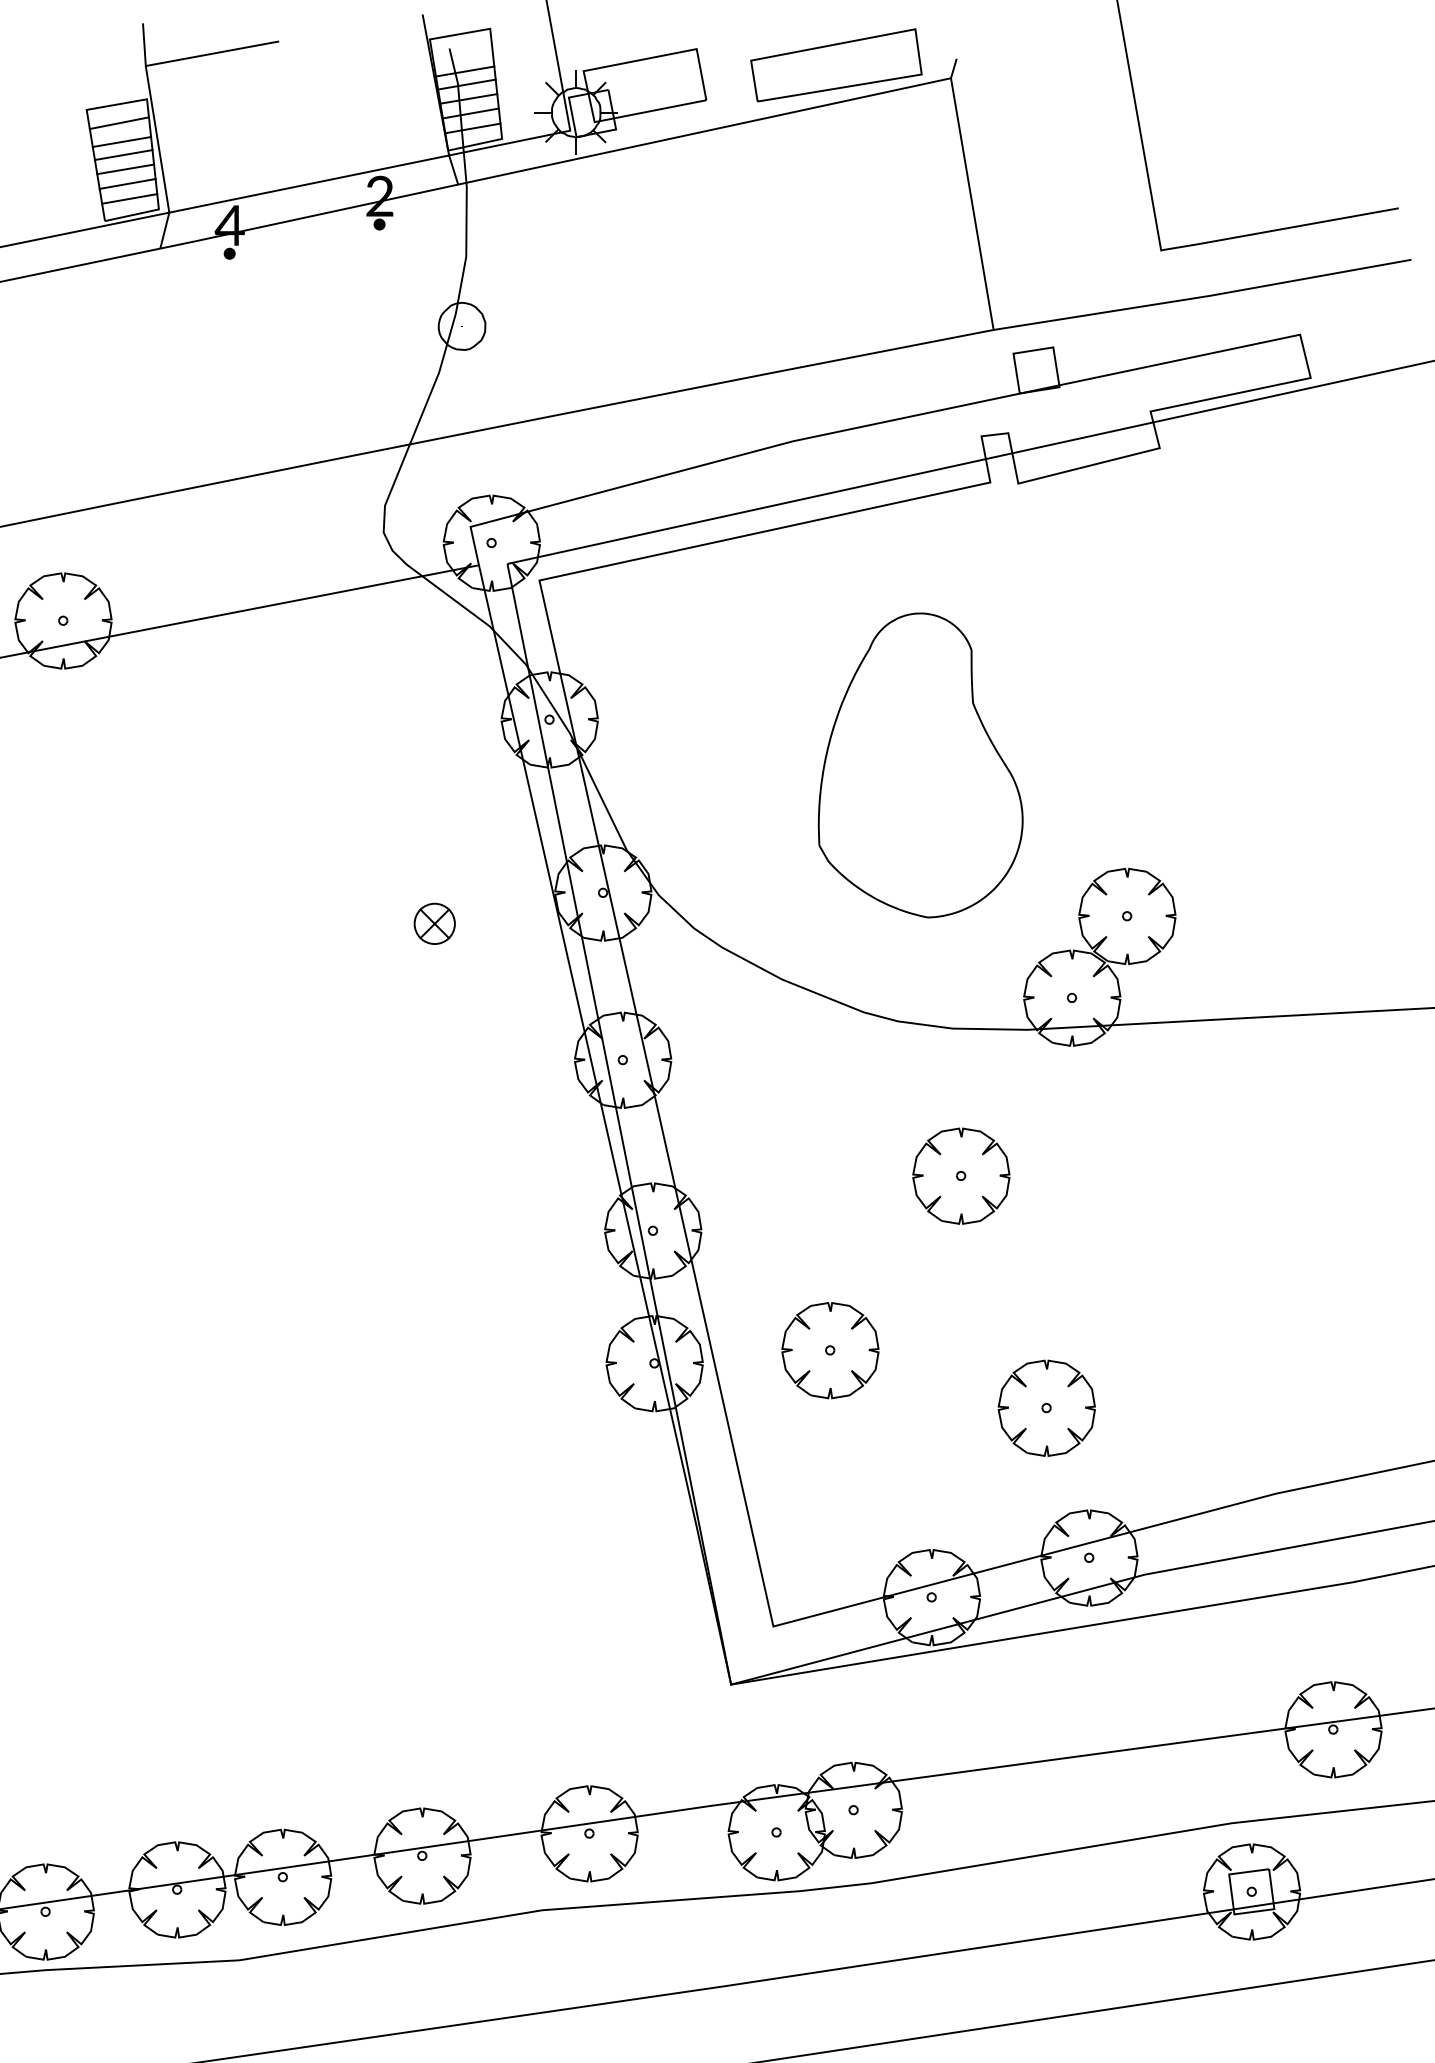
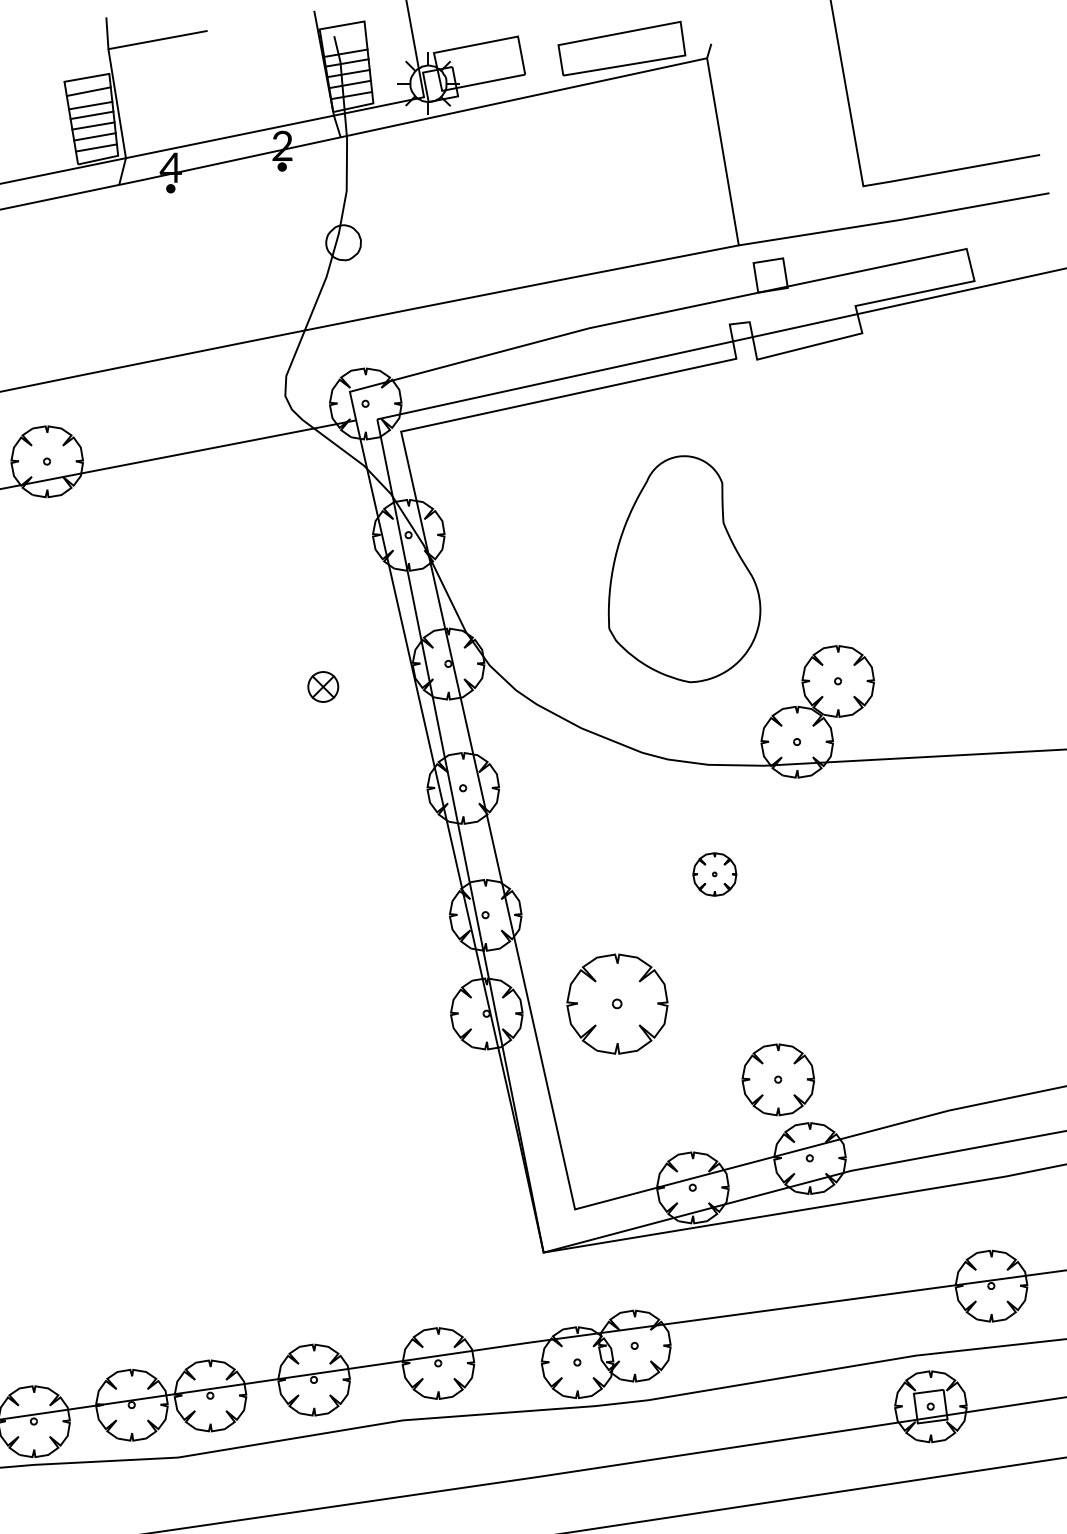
part: (961, 1175) -> (714, 874), size x0.6
part: (830, 1350) -> (617, 1004), size x1.4
part: (1046, 1407) -> (778, 1079), moved

